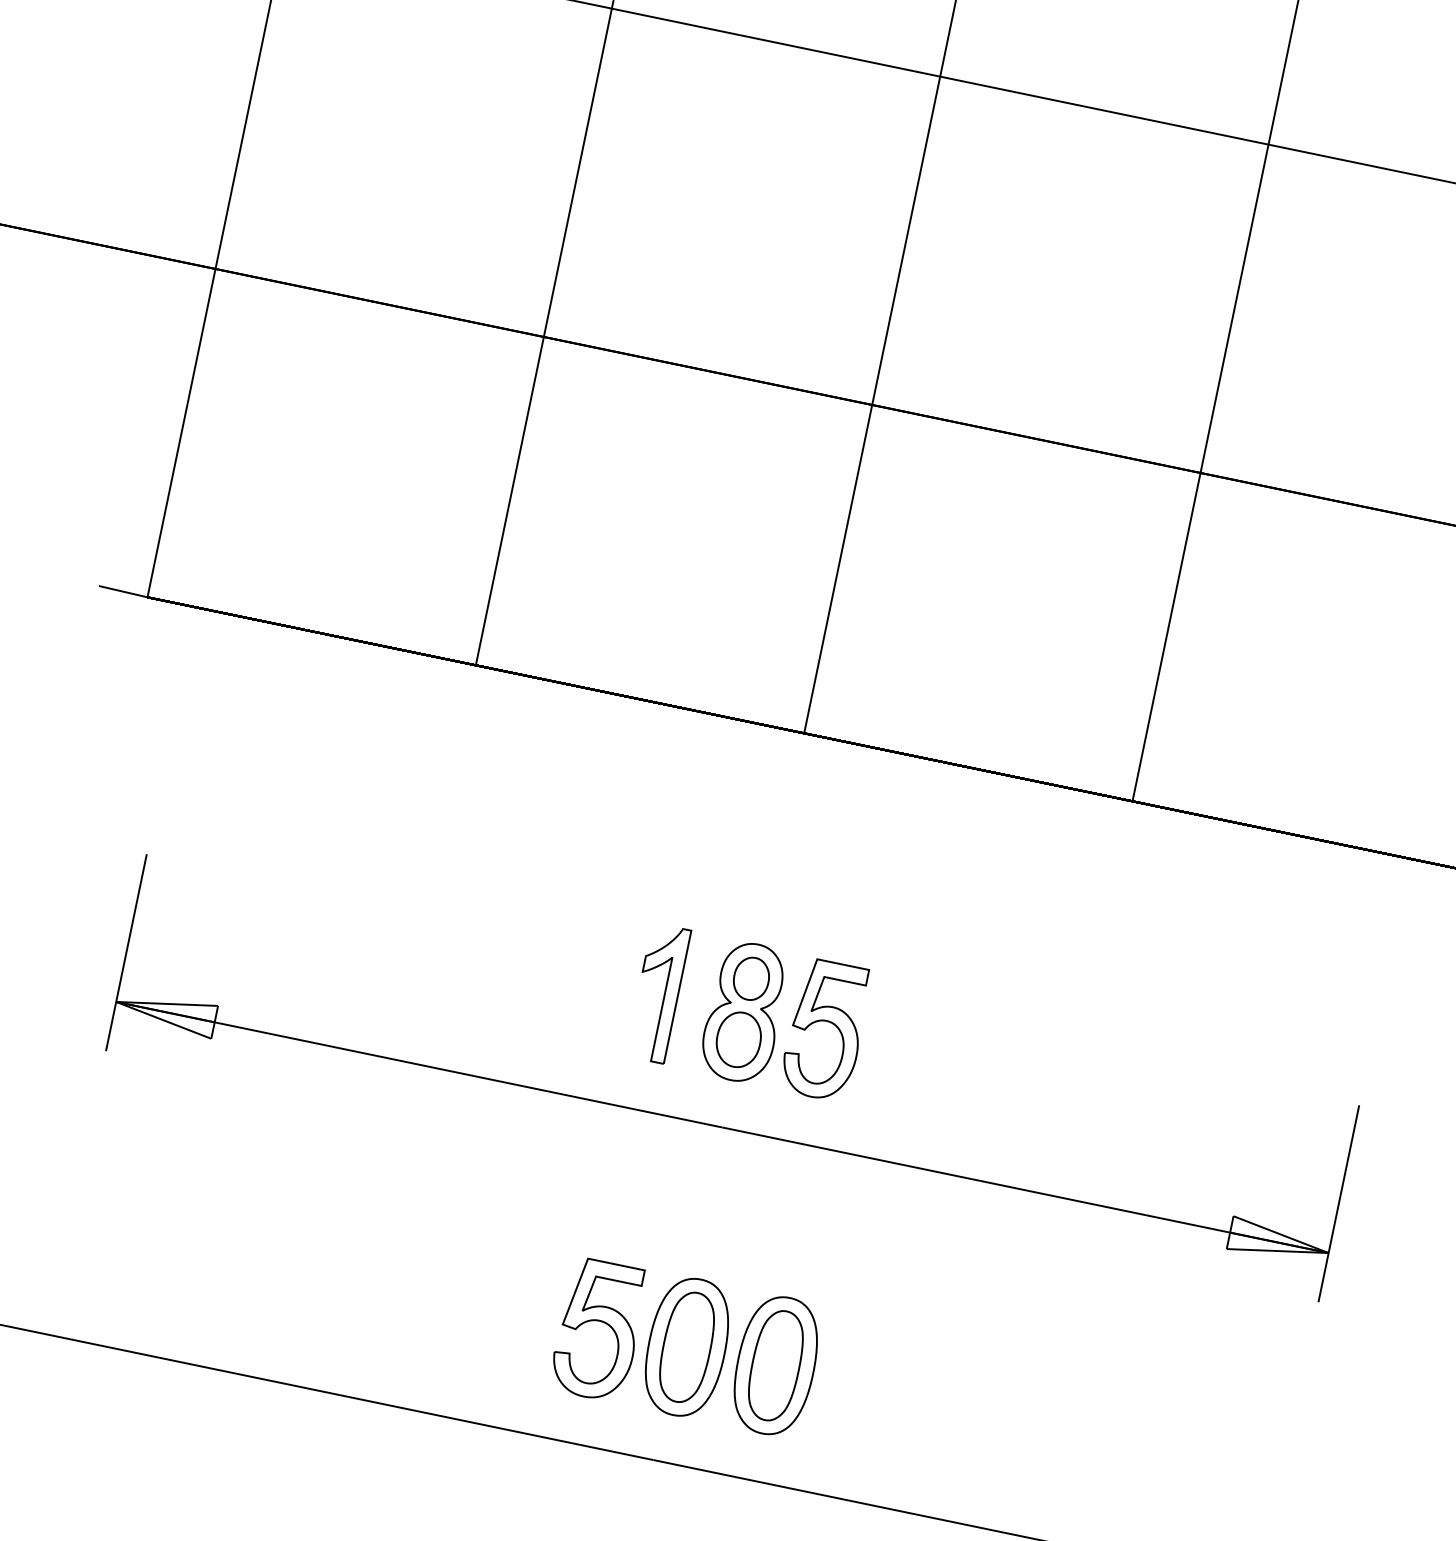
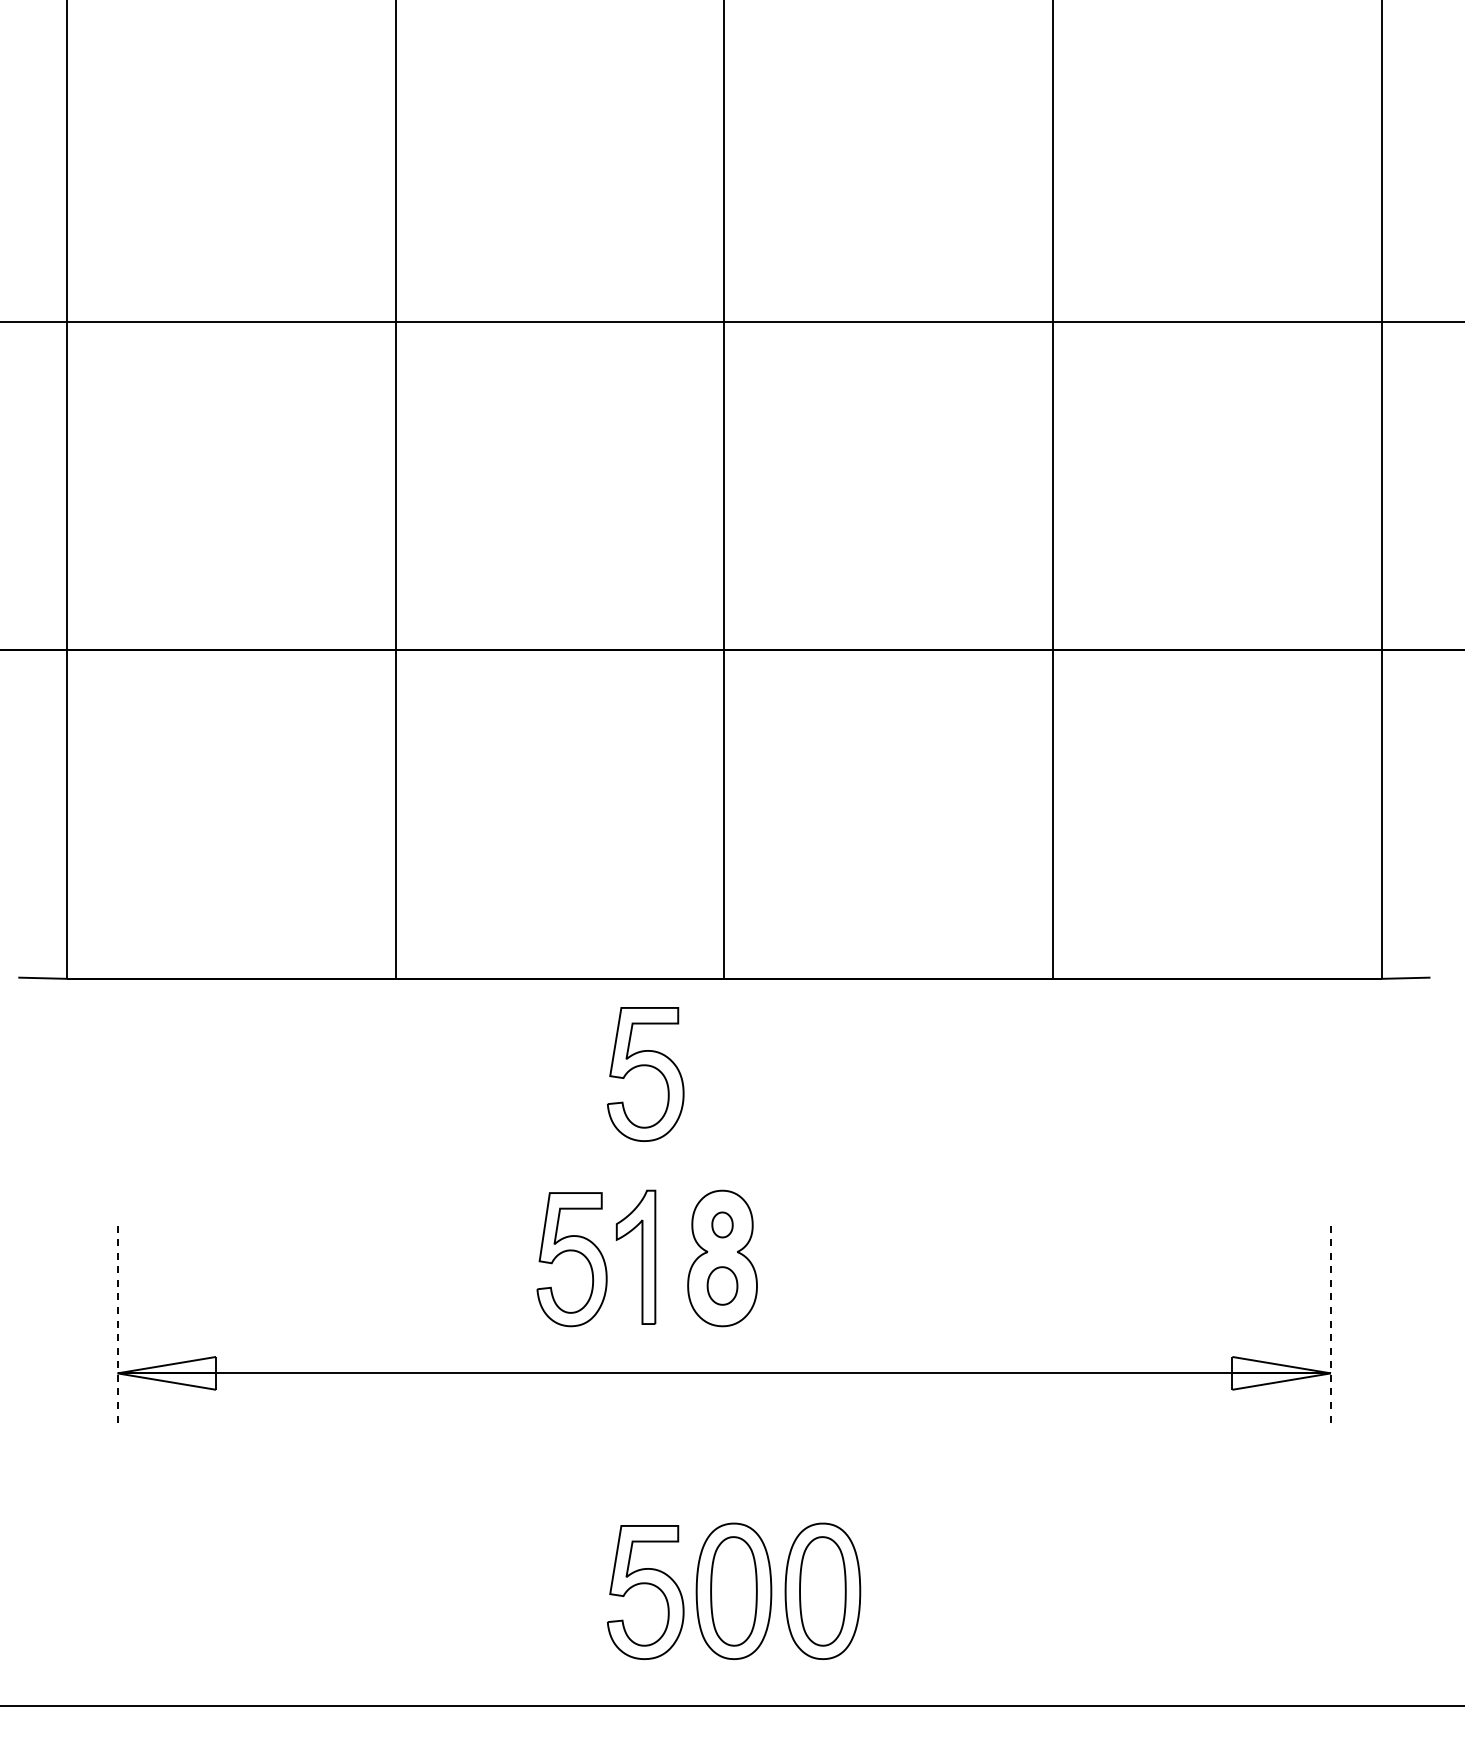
part: (707, 804) -> (645, 1066), added
line: (126, 953) -> (117, 1324), solid -> dashed
part: (751, 978) -> (722, 1224), size x0.6
part: (826, 1022) -> (571, 1251), moved
part: (738, 1039) -> (722, 1285), size x0.7
line: (1338, 1204) -> (1330, 1324), solid -> dashed

